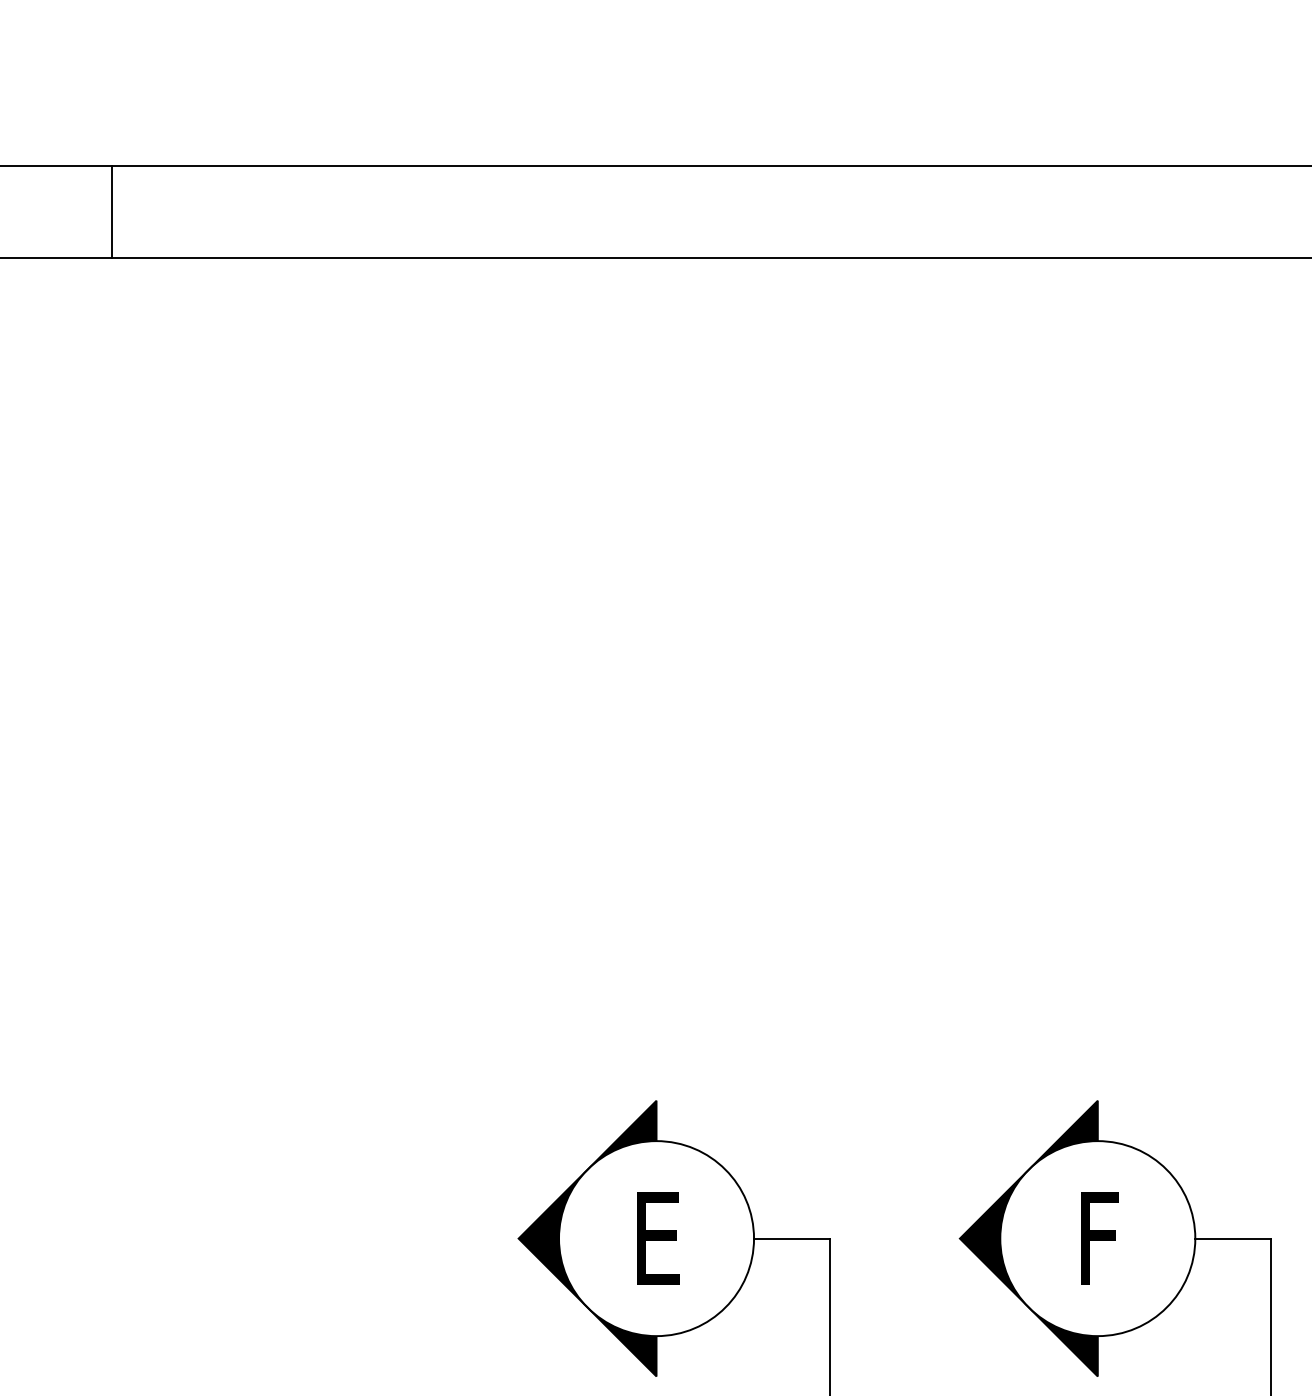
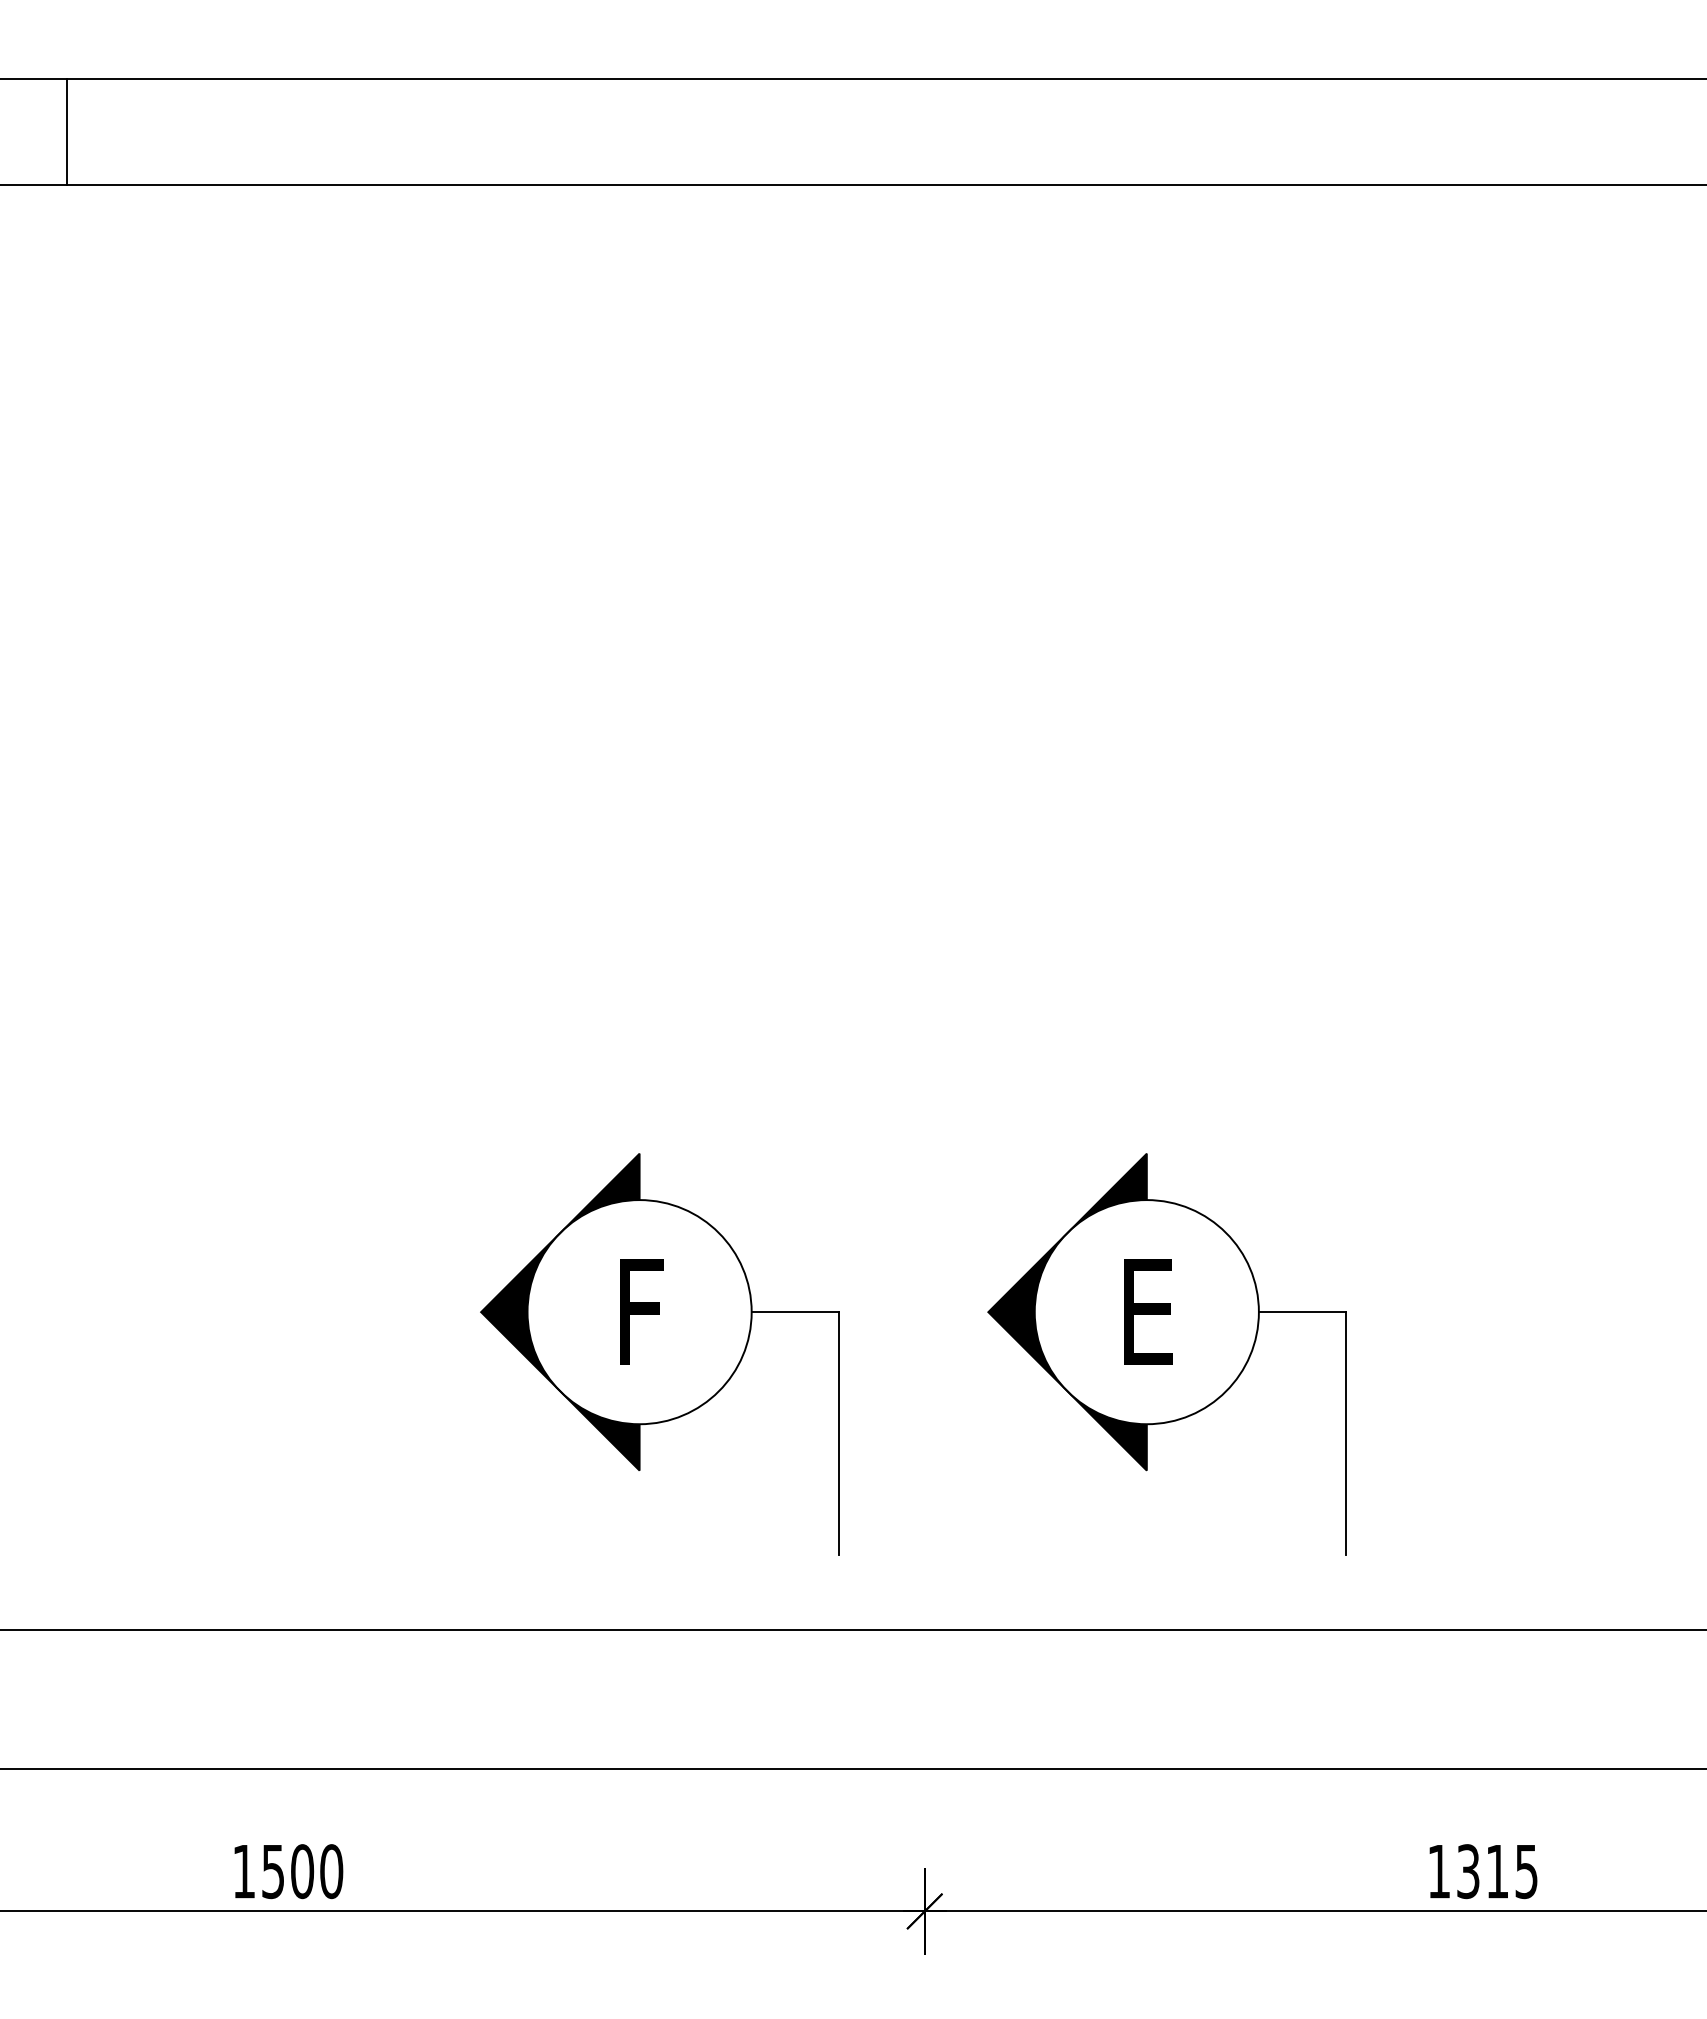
line: (111, 211) -> (66, 131), moved
text: (658, 1238) -> (641, 1311), E -> F
text: (1099, 1238) -> (1148, 1311), F -> E

